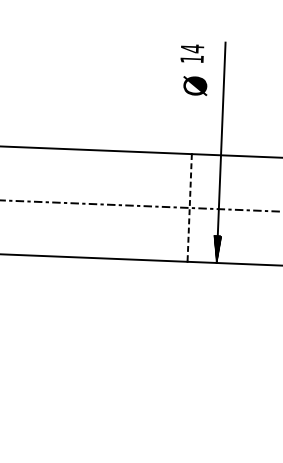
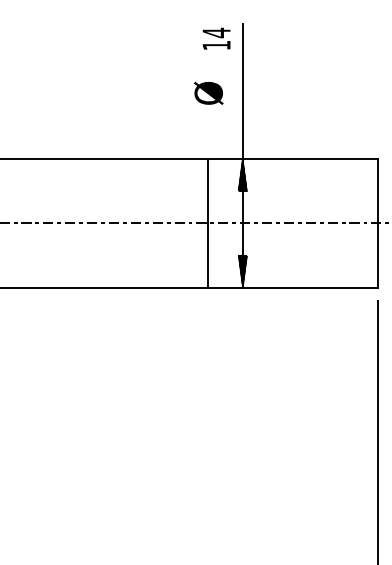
text: (192, 53) -> (216, 38), moved
text: (195, 85) -> (208, 92), moved
hatch: (220, 168) -> (242, 174), added
line: (189, 208) -> (207, 223), dashed -> solid

